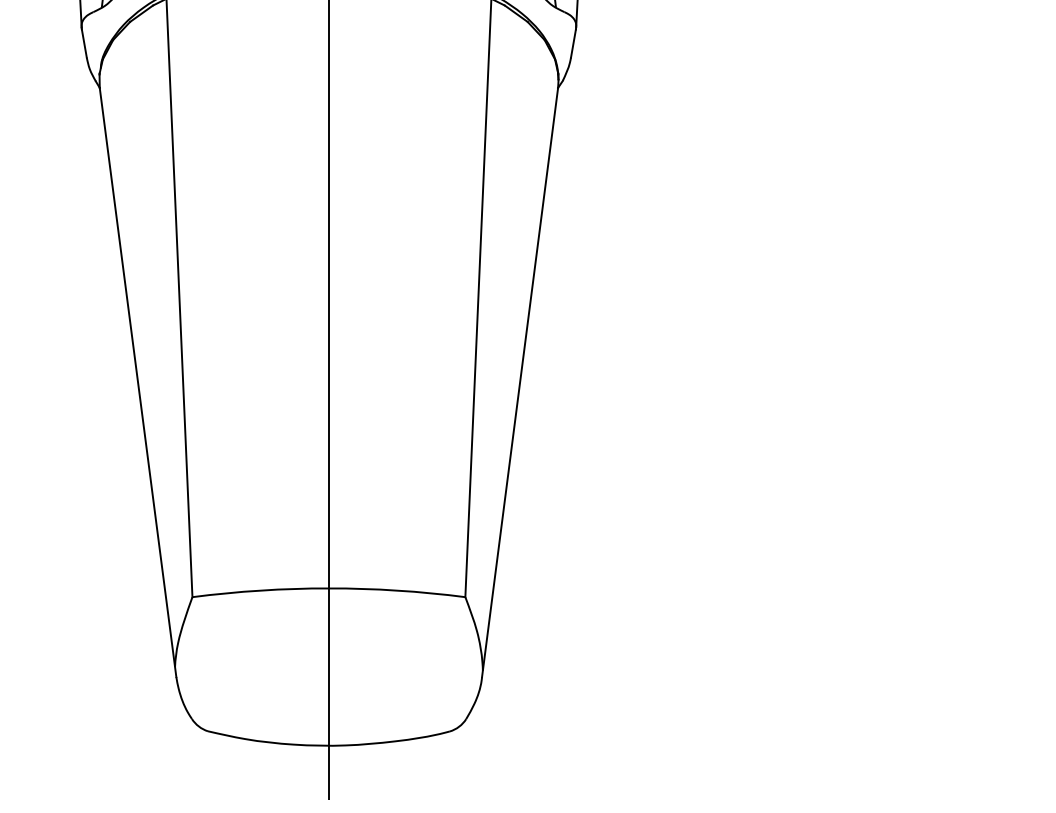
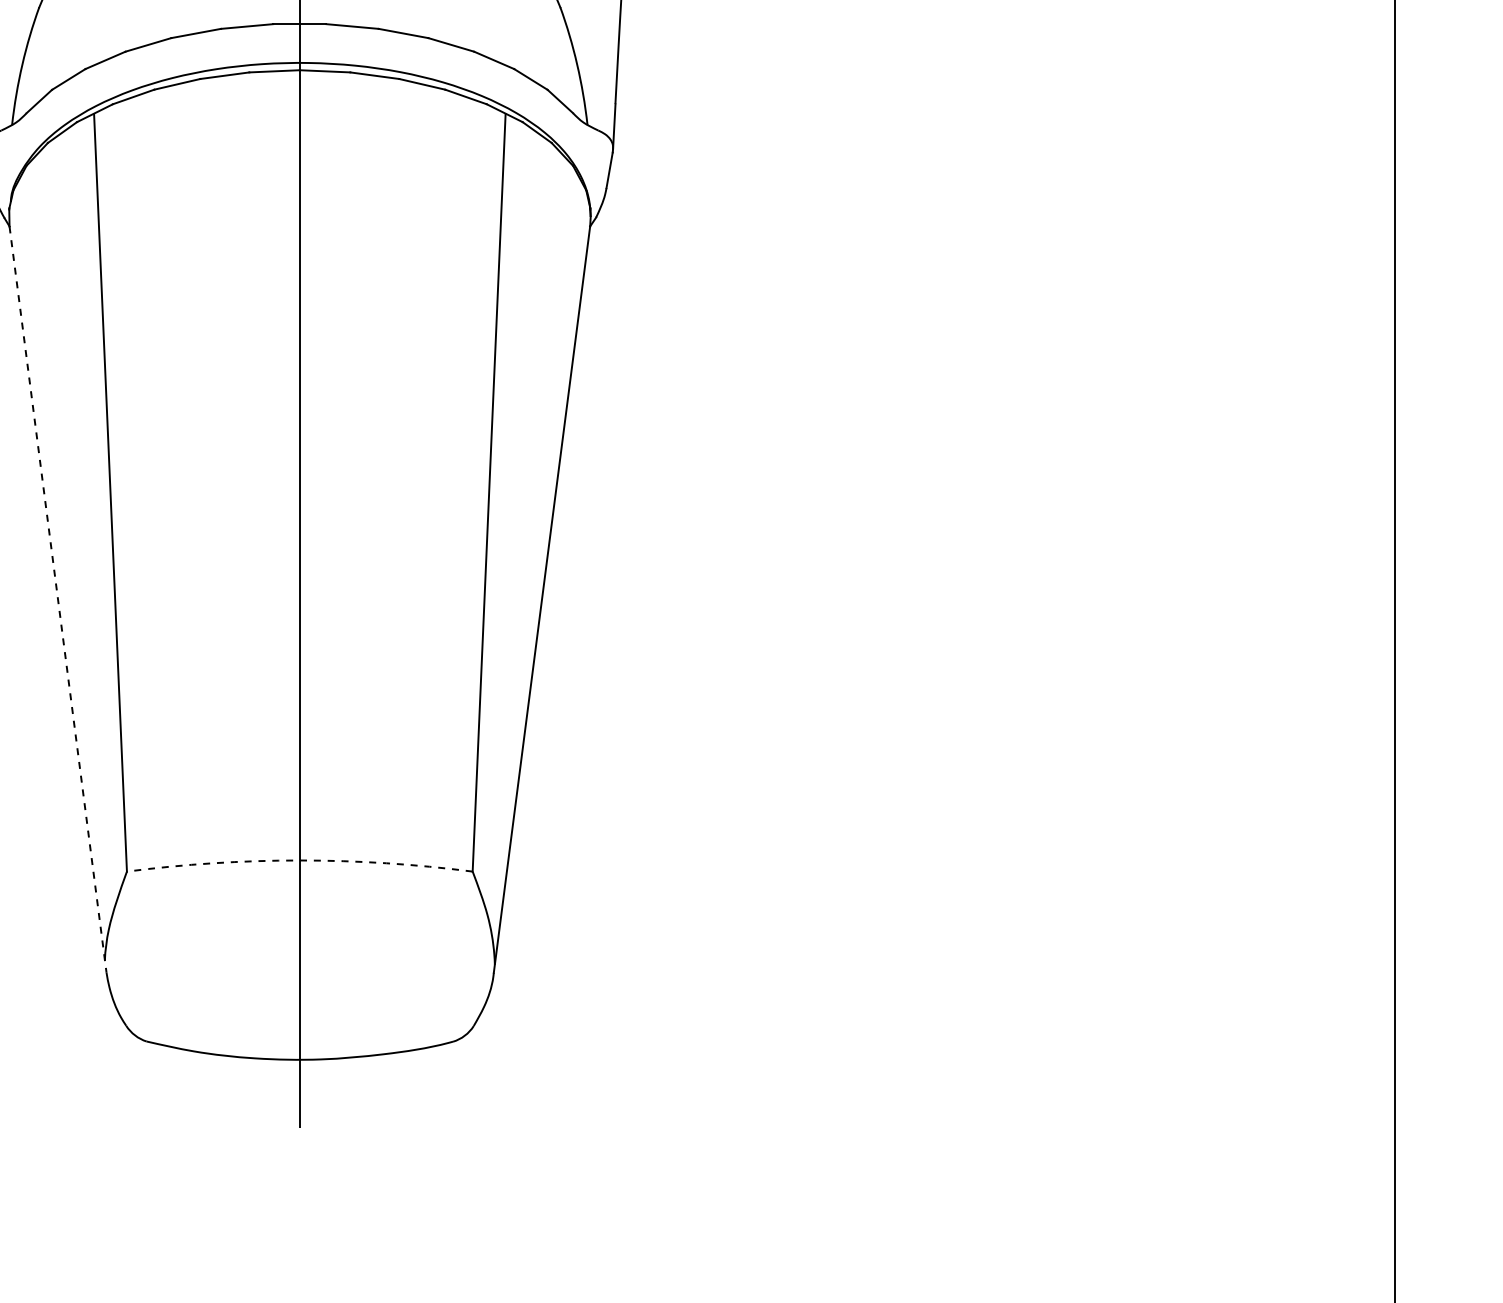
line: (138, 383) -> (58, 600), solid -> dashed
arc: (328, 588) -> (299, 860), solid -> dashed

